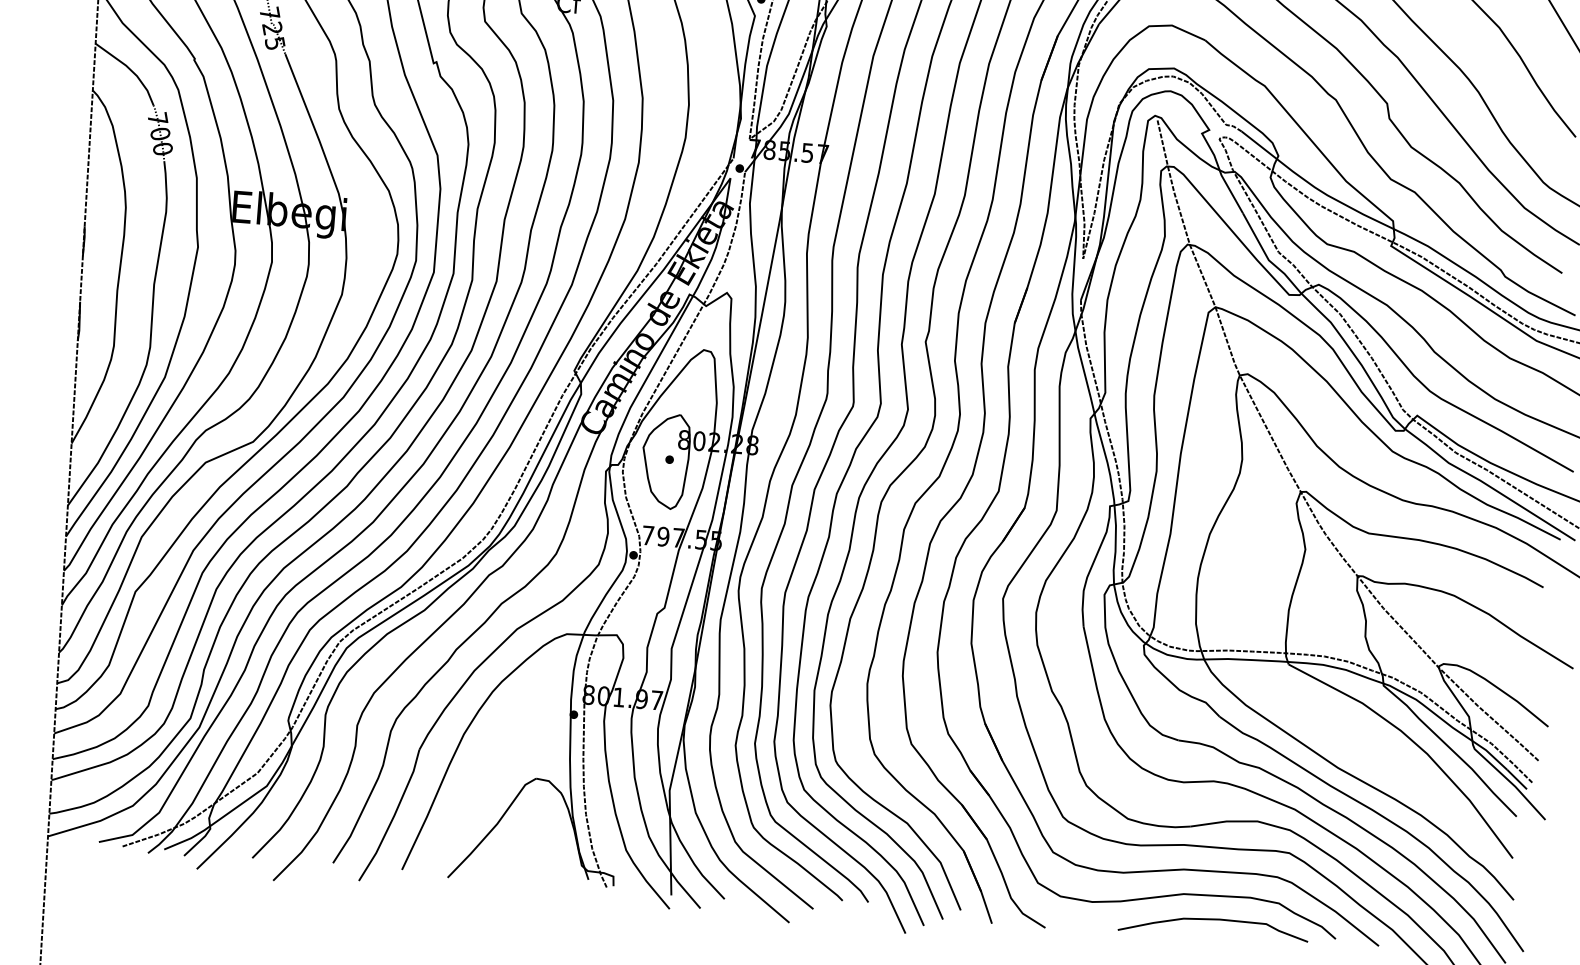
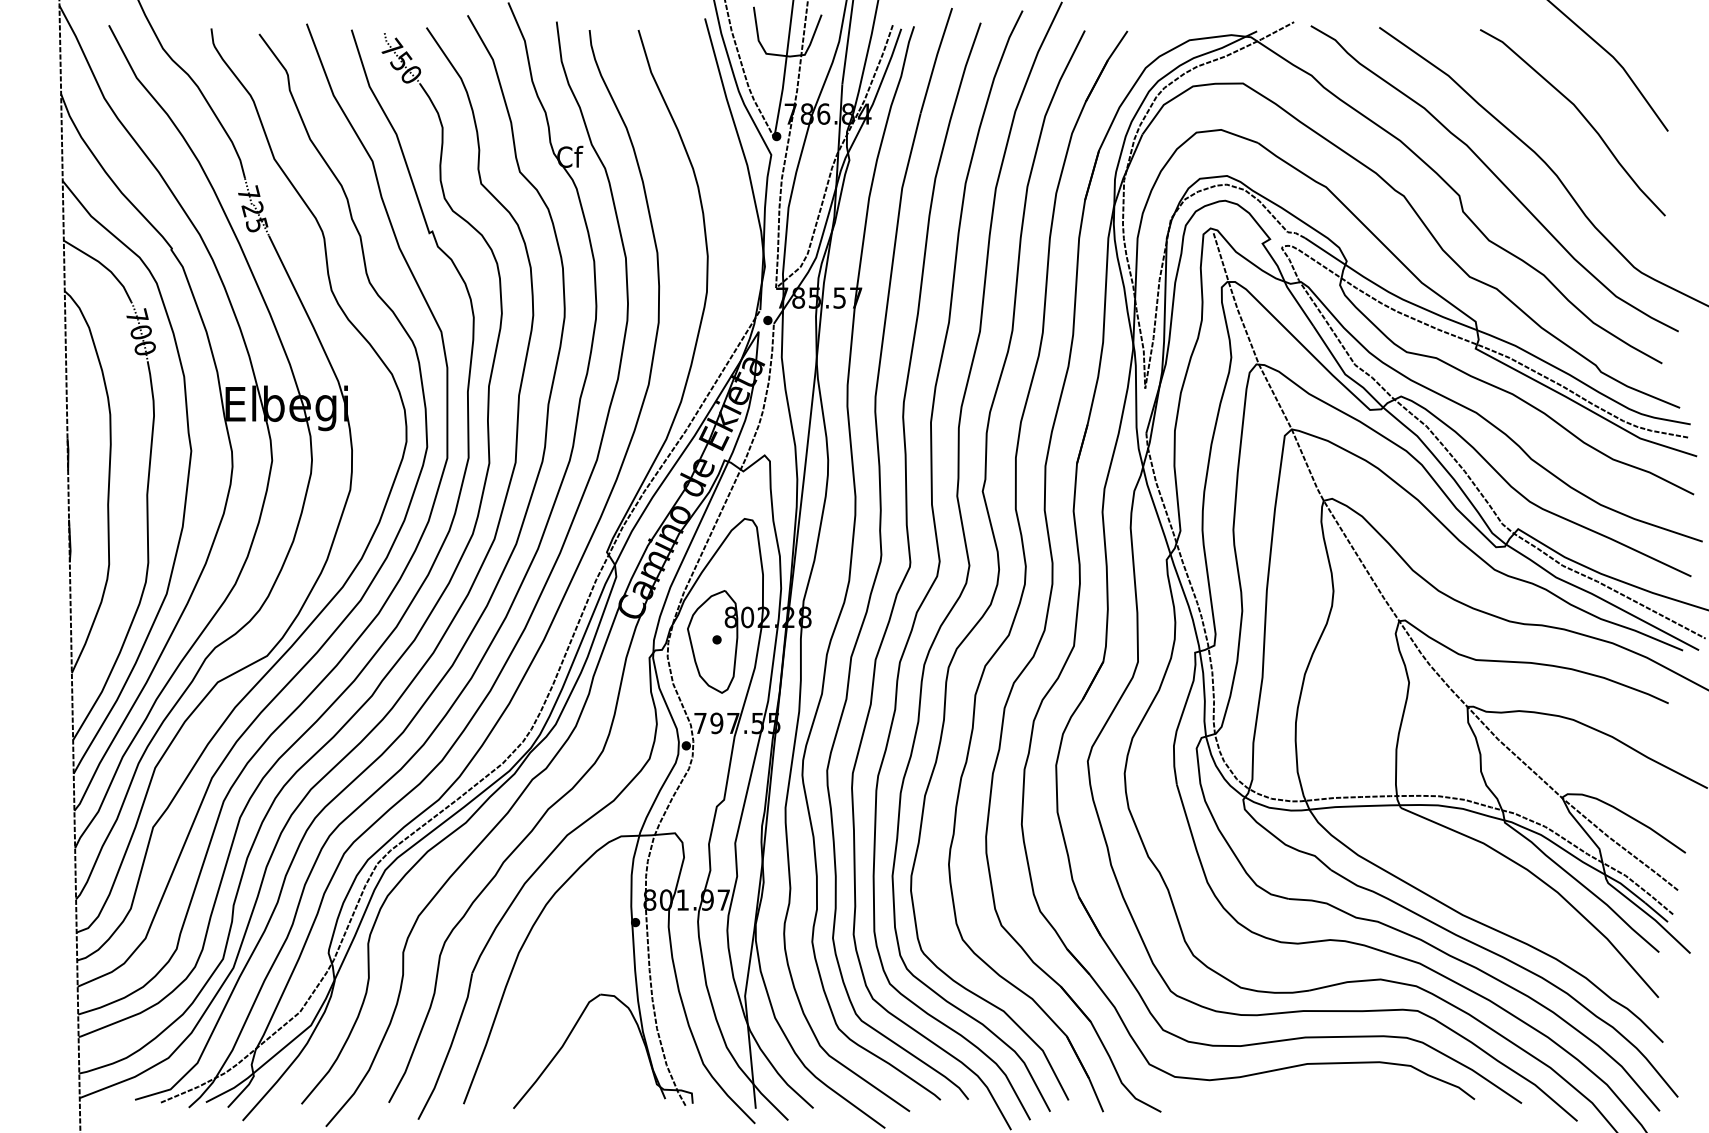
curve: (1214, 920) -> (1342, 1089), removed

